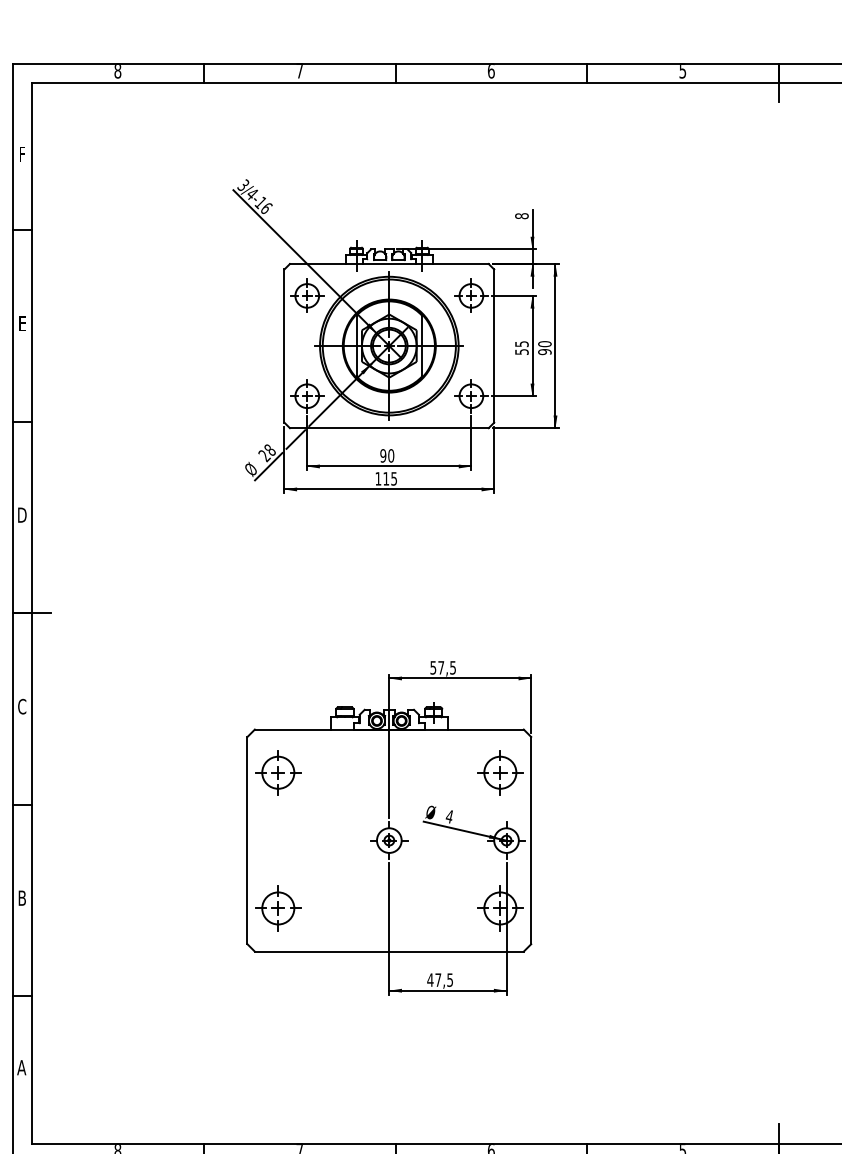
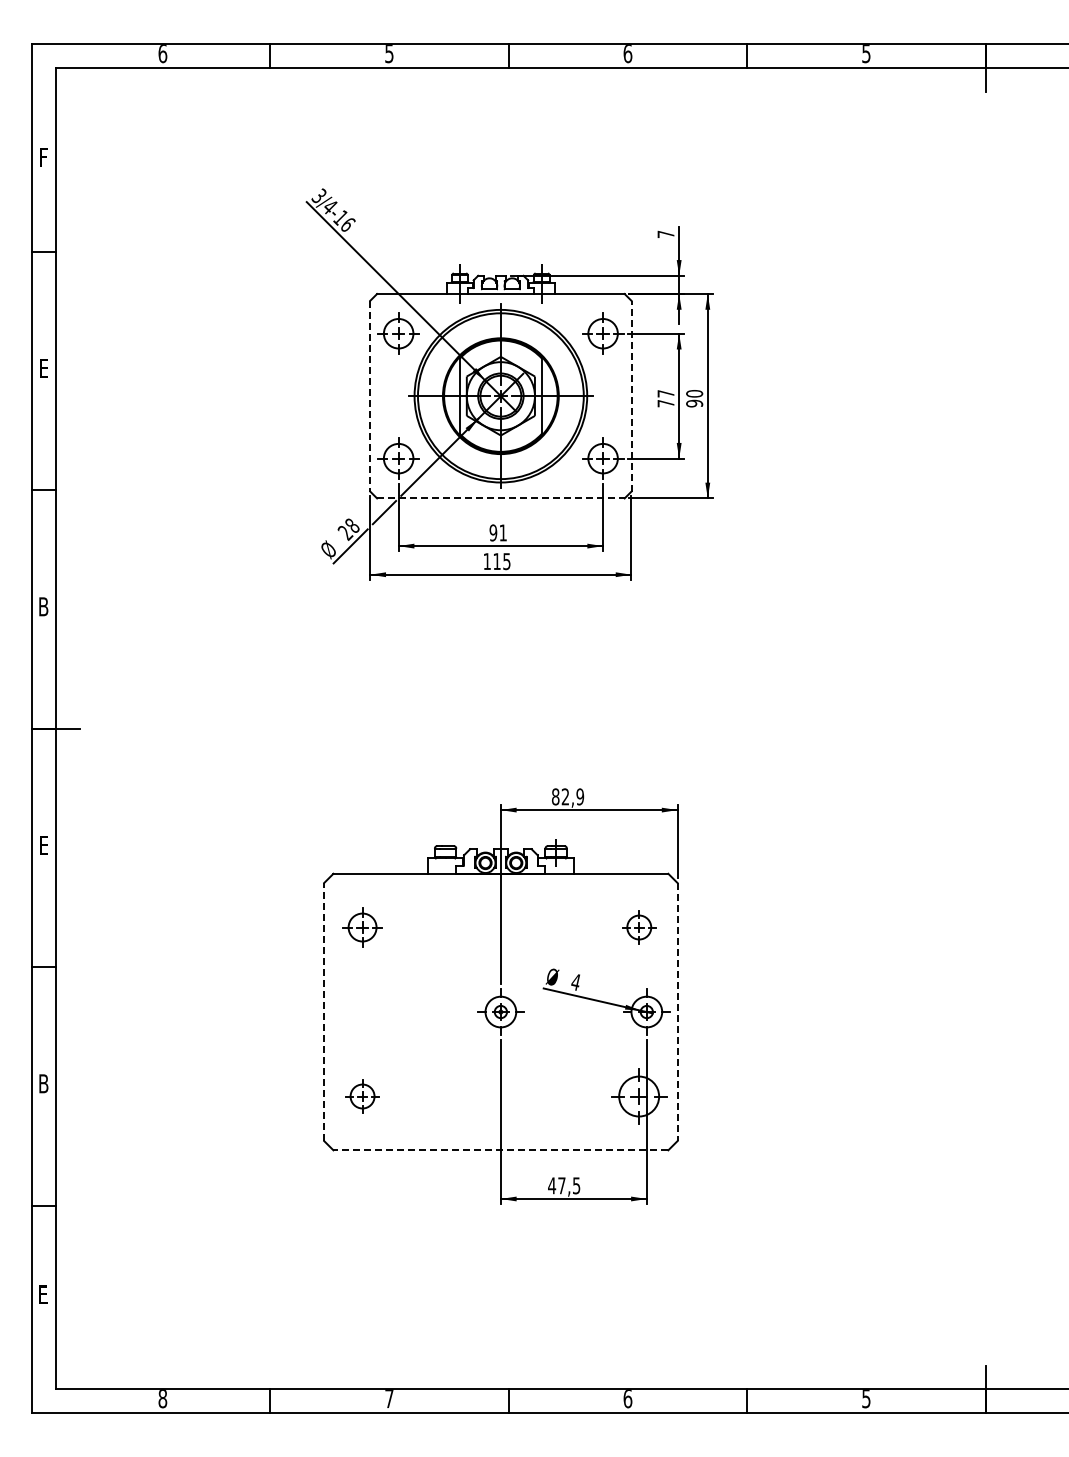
text: (117, 70) -> (162, 53), 8 -> 6
text: (299, 71) -> (389, 54), 7 -> 5
text: (521, 216) -> (665, 234), 8 -> 7
line: (494, 345) -> (631, 395), solid -> dashed
line: (284, 346) -> (370, 396), solid -> dashed
text: (521, 347) -> (665, 398), 55 -> 77
line: (389, 428) -> (500, 498), solid -> dashed
text: (391, 455) -> (503, 532), 90 -> 91
text: (22, 514) -> (43, 606), D -> B
text: (443, 667) -> (568, 796), 57,5 -> 82,9
text: (22, 706) -> (43, 845), C -> E
part: (278, 772) -> (362, 927), size x0.7
part: (500, 772) -> (639, 927), size x0.6
line: (247, 840) -> (324, 1011), solid -> dashed
line: (531, 840) -> (677, 1012), solid -> dashed
part: (278, 908) -> (362, 1096), size x0.6
line: (389, 951) -> (500, 1150), solid -> dashed
text: (21, 1067) -> (42, 1294), A -> E

